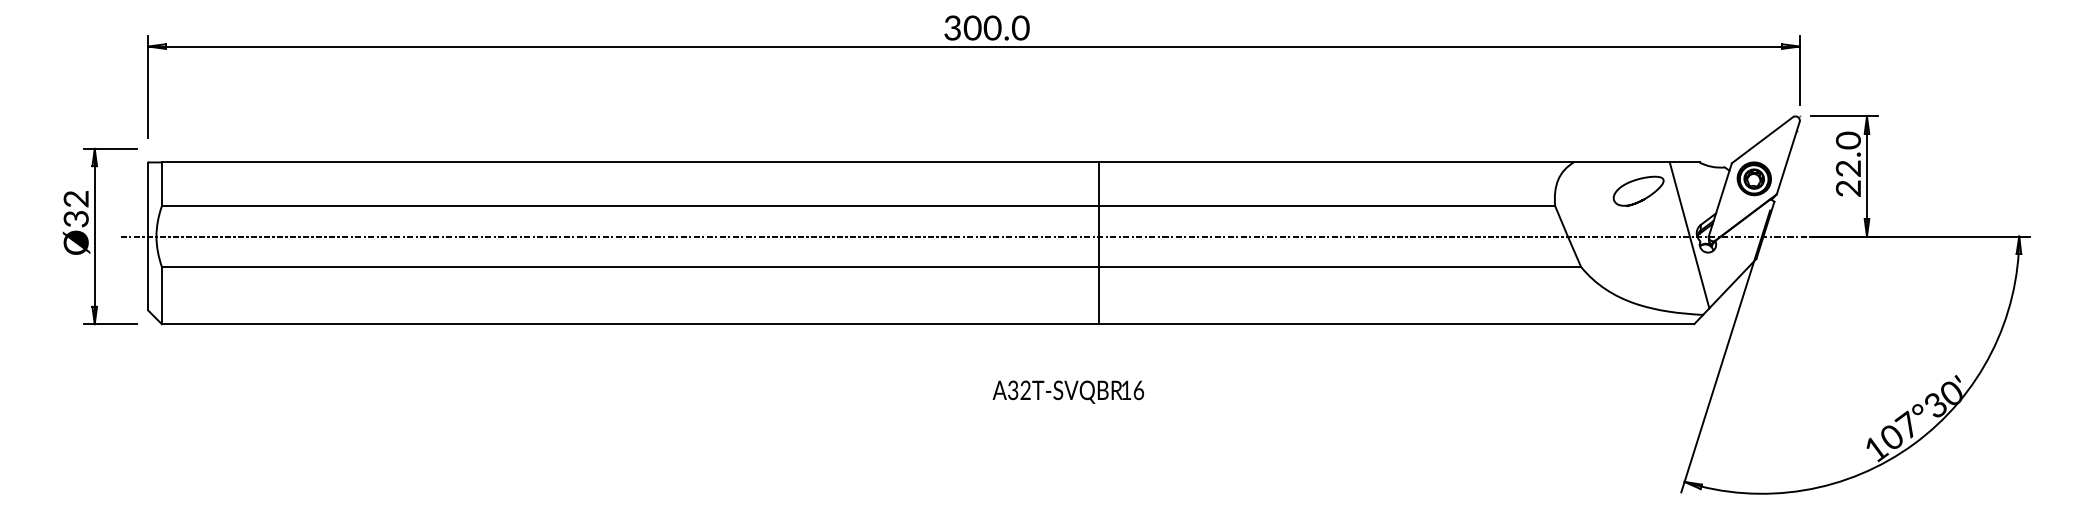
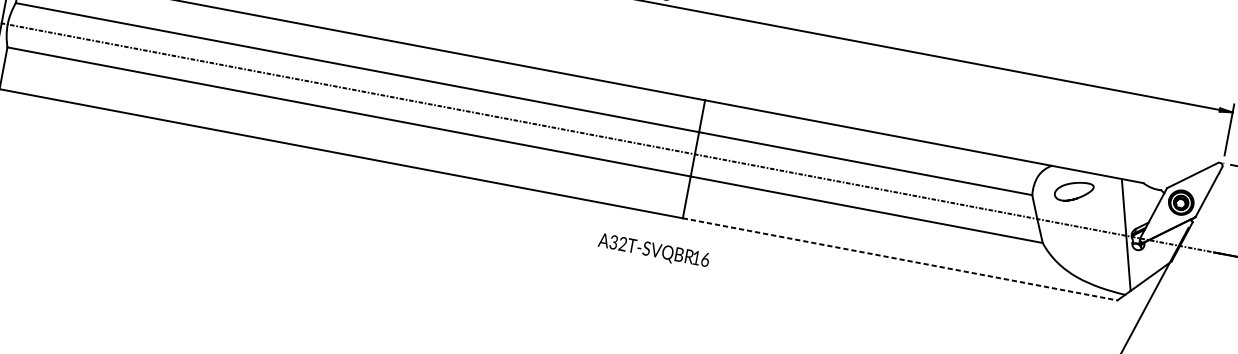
curve: (1643, 198) -> (1076, 197), moved
line: (1396, 324) -> (900, 259), solid -> dashed
text: (1068, 391) -> (654, 250), moved

